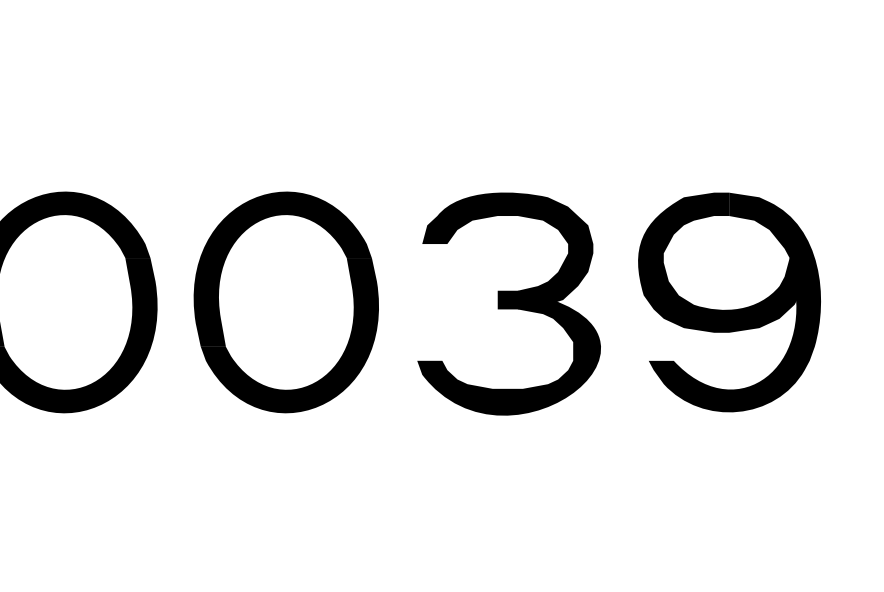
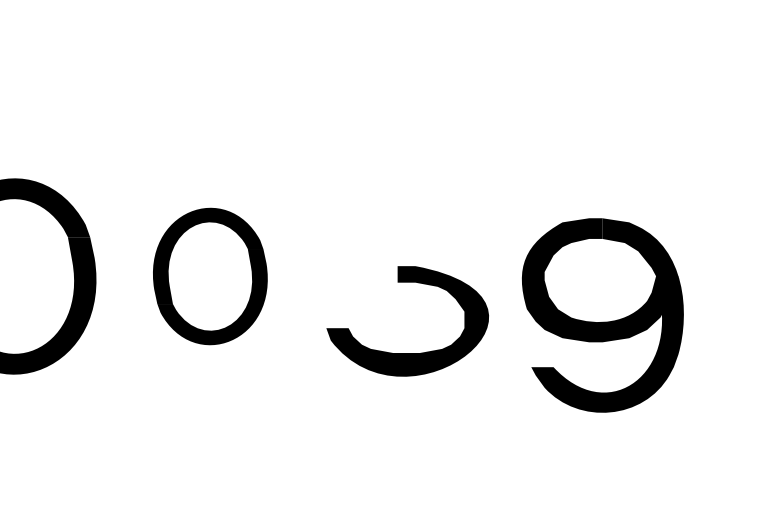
fill: (507, 250) -> (406, 230), removed
part: (285, 302) -> (209, 276), size x0.7
part: (729, 302) -> (602, 315), moved

